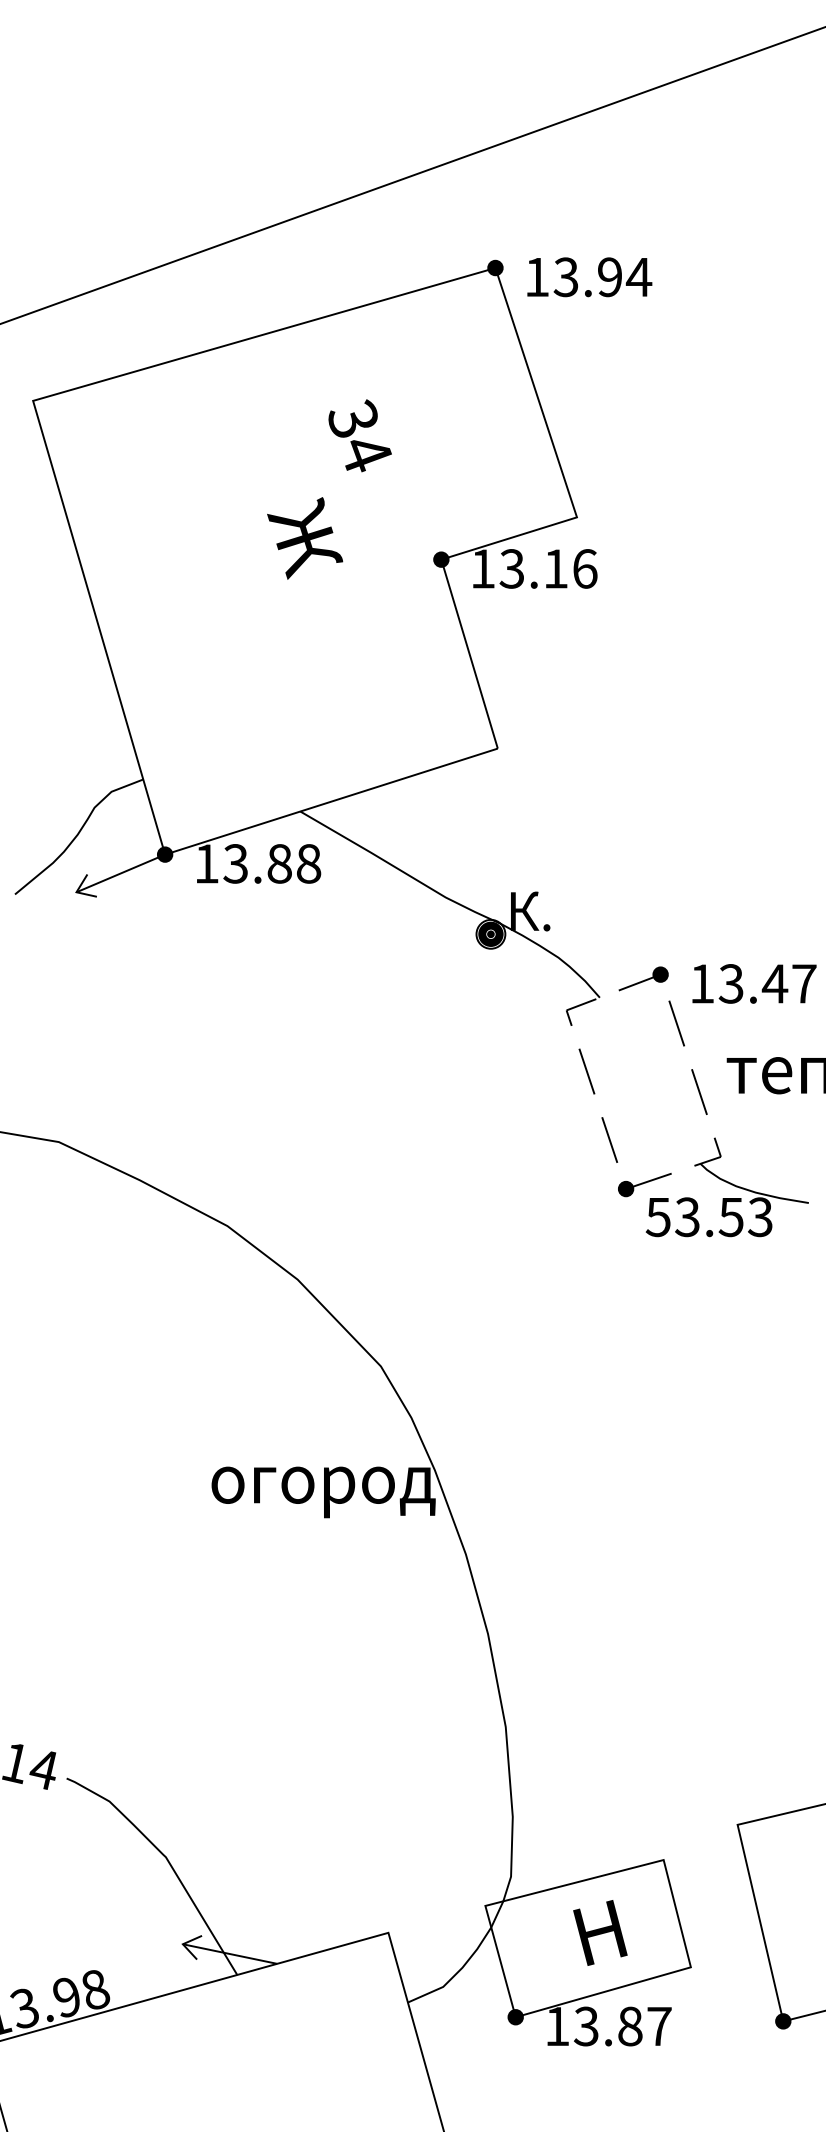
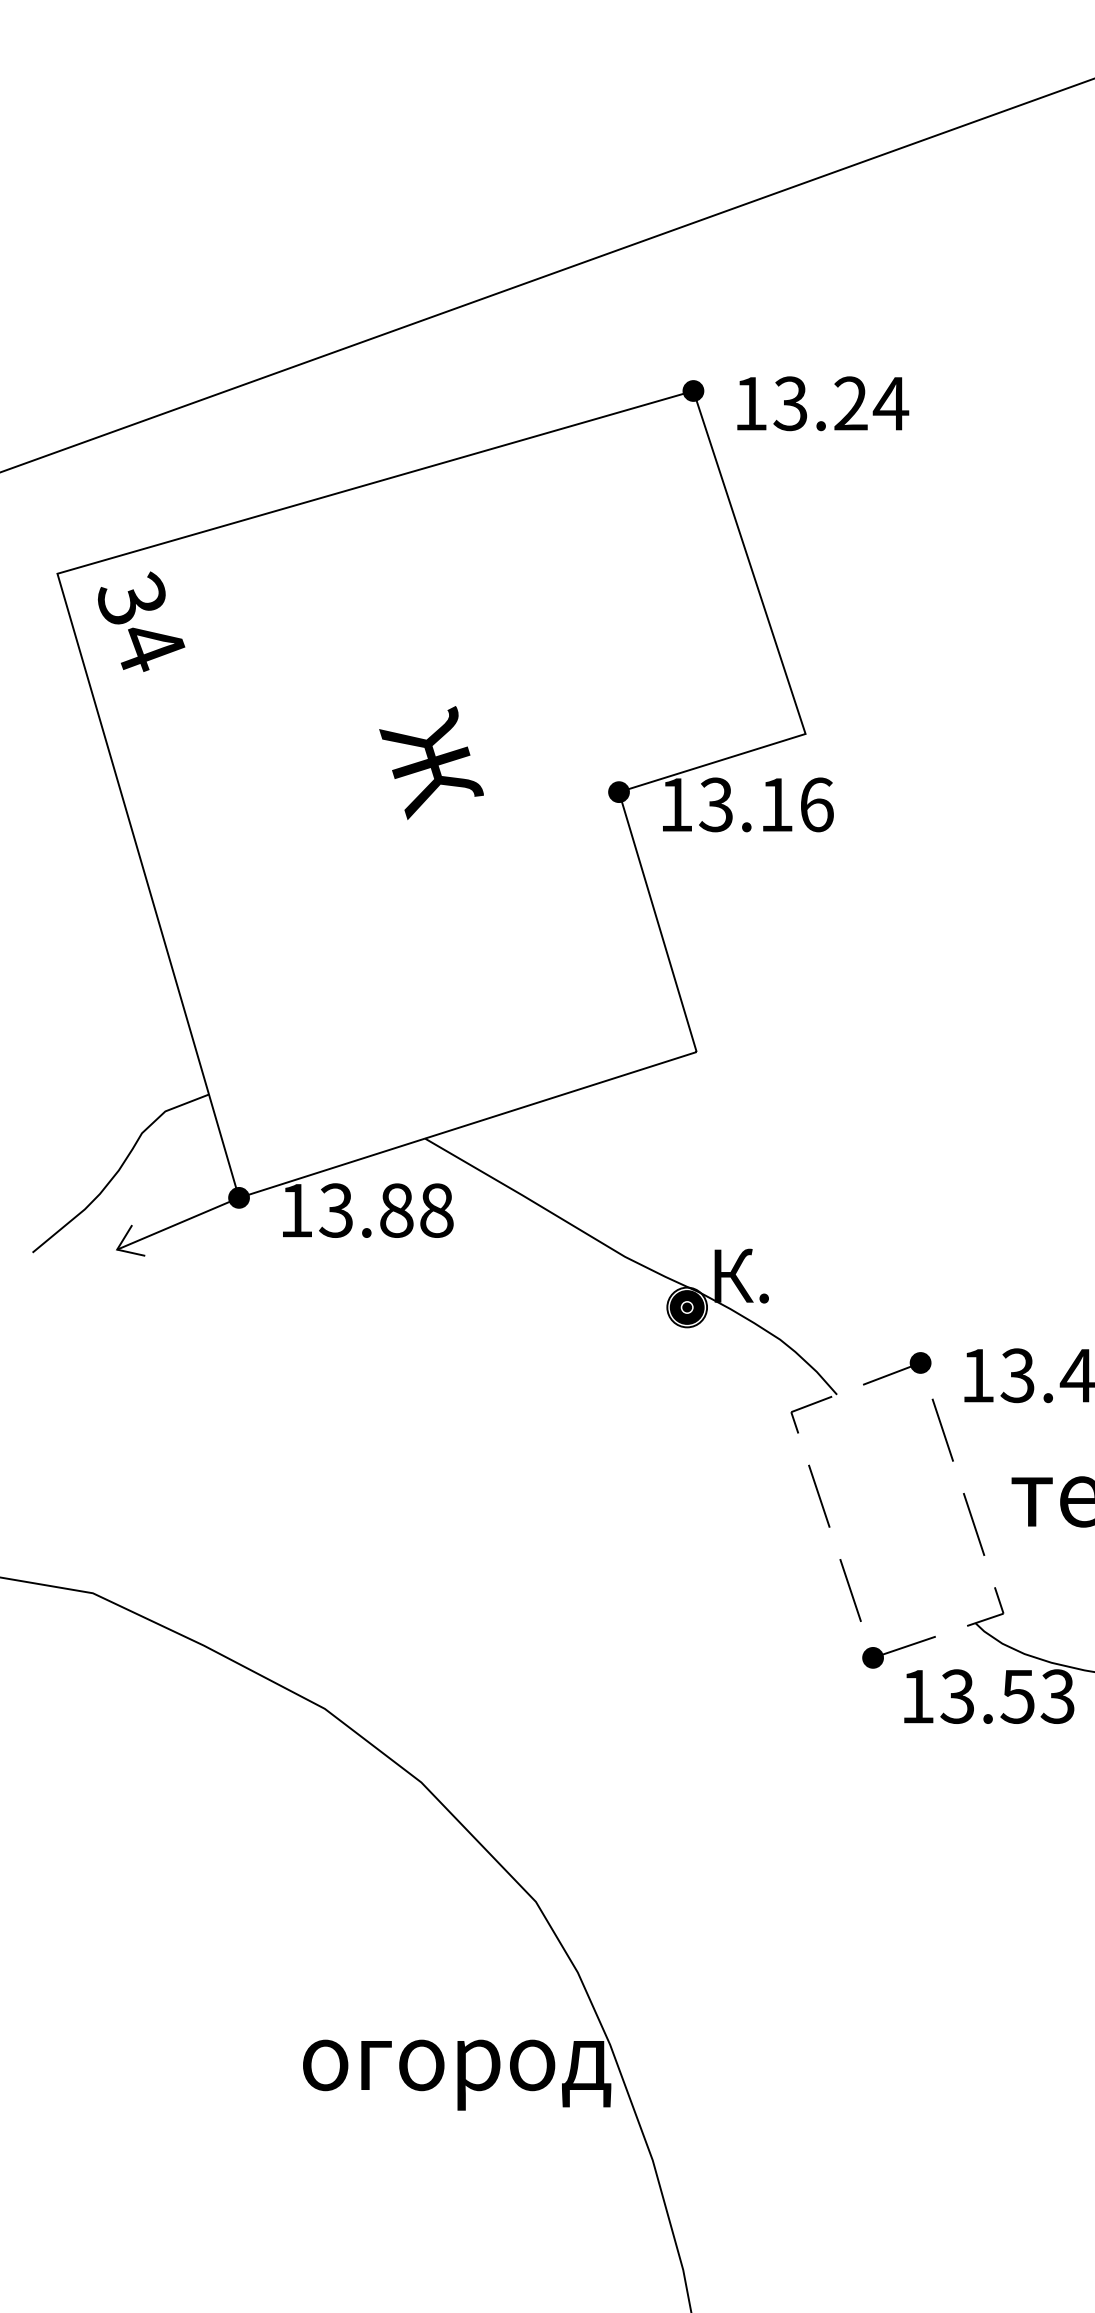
text: (610, 277) -> (851, 404), 13.94 -> 13.24
text: (359, 435) -> (140, 621), moved
text: (657, 1217) -> (916, 1697), 53.53 -> 13.53

